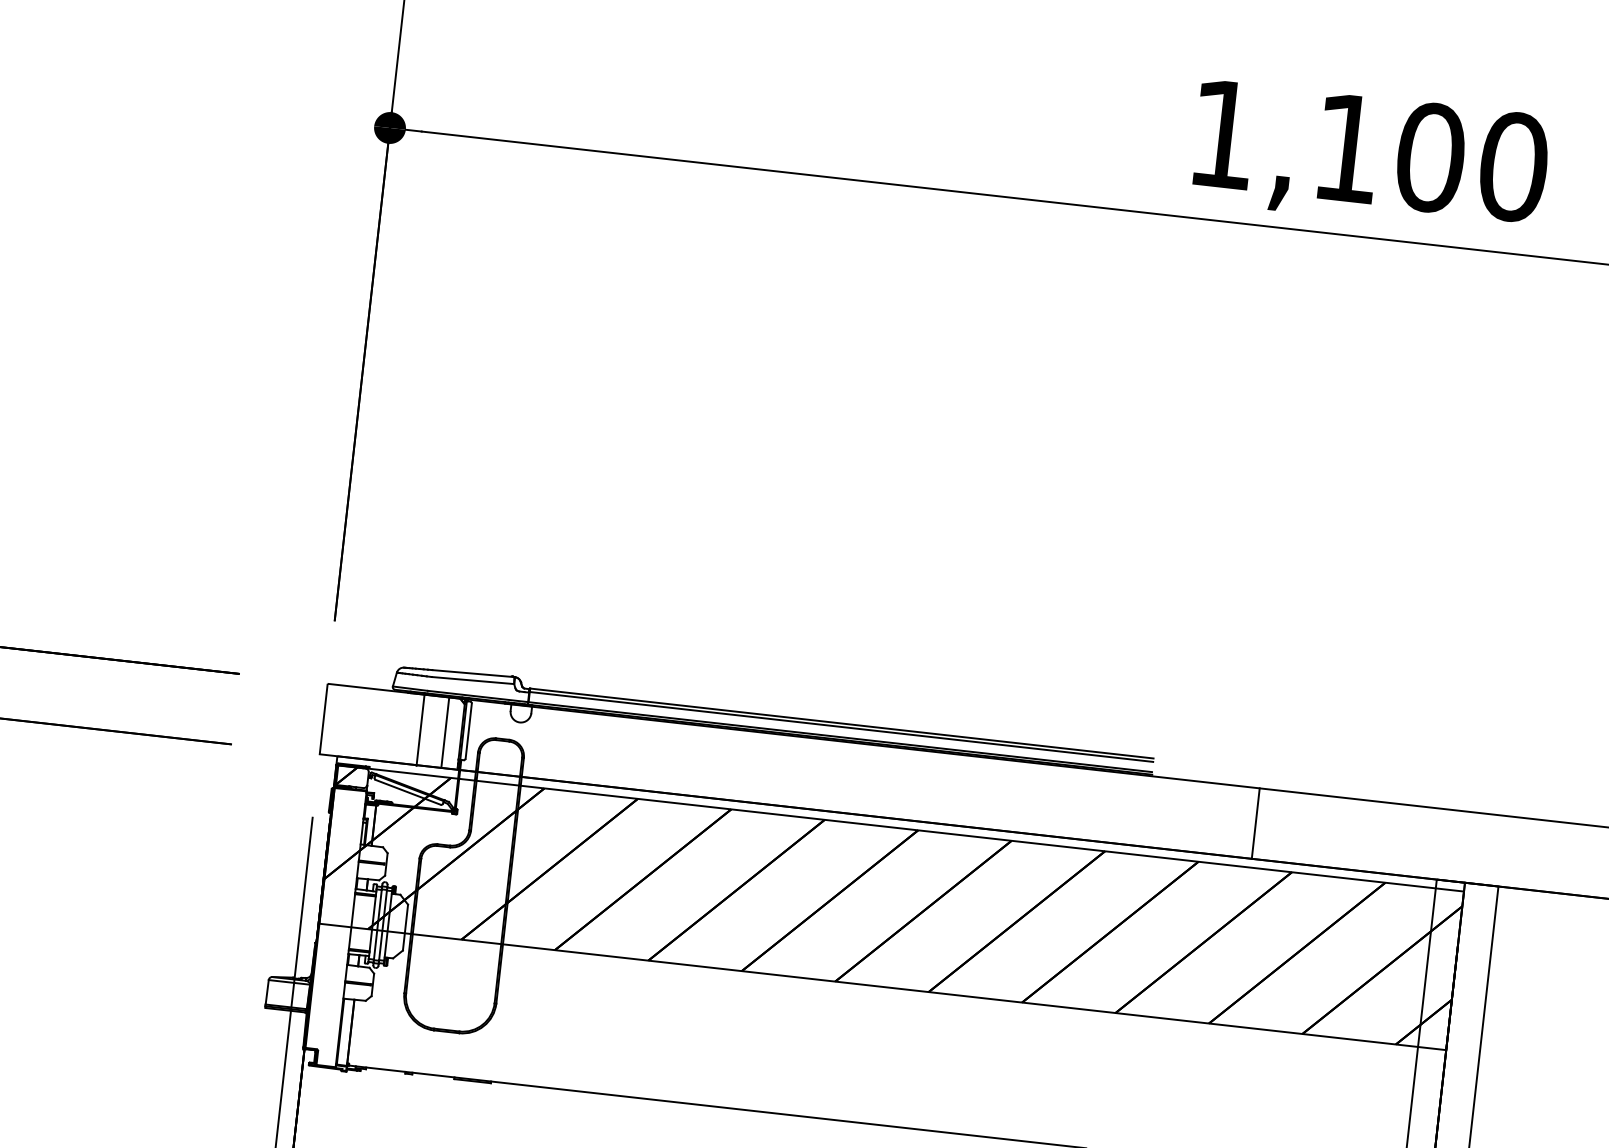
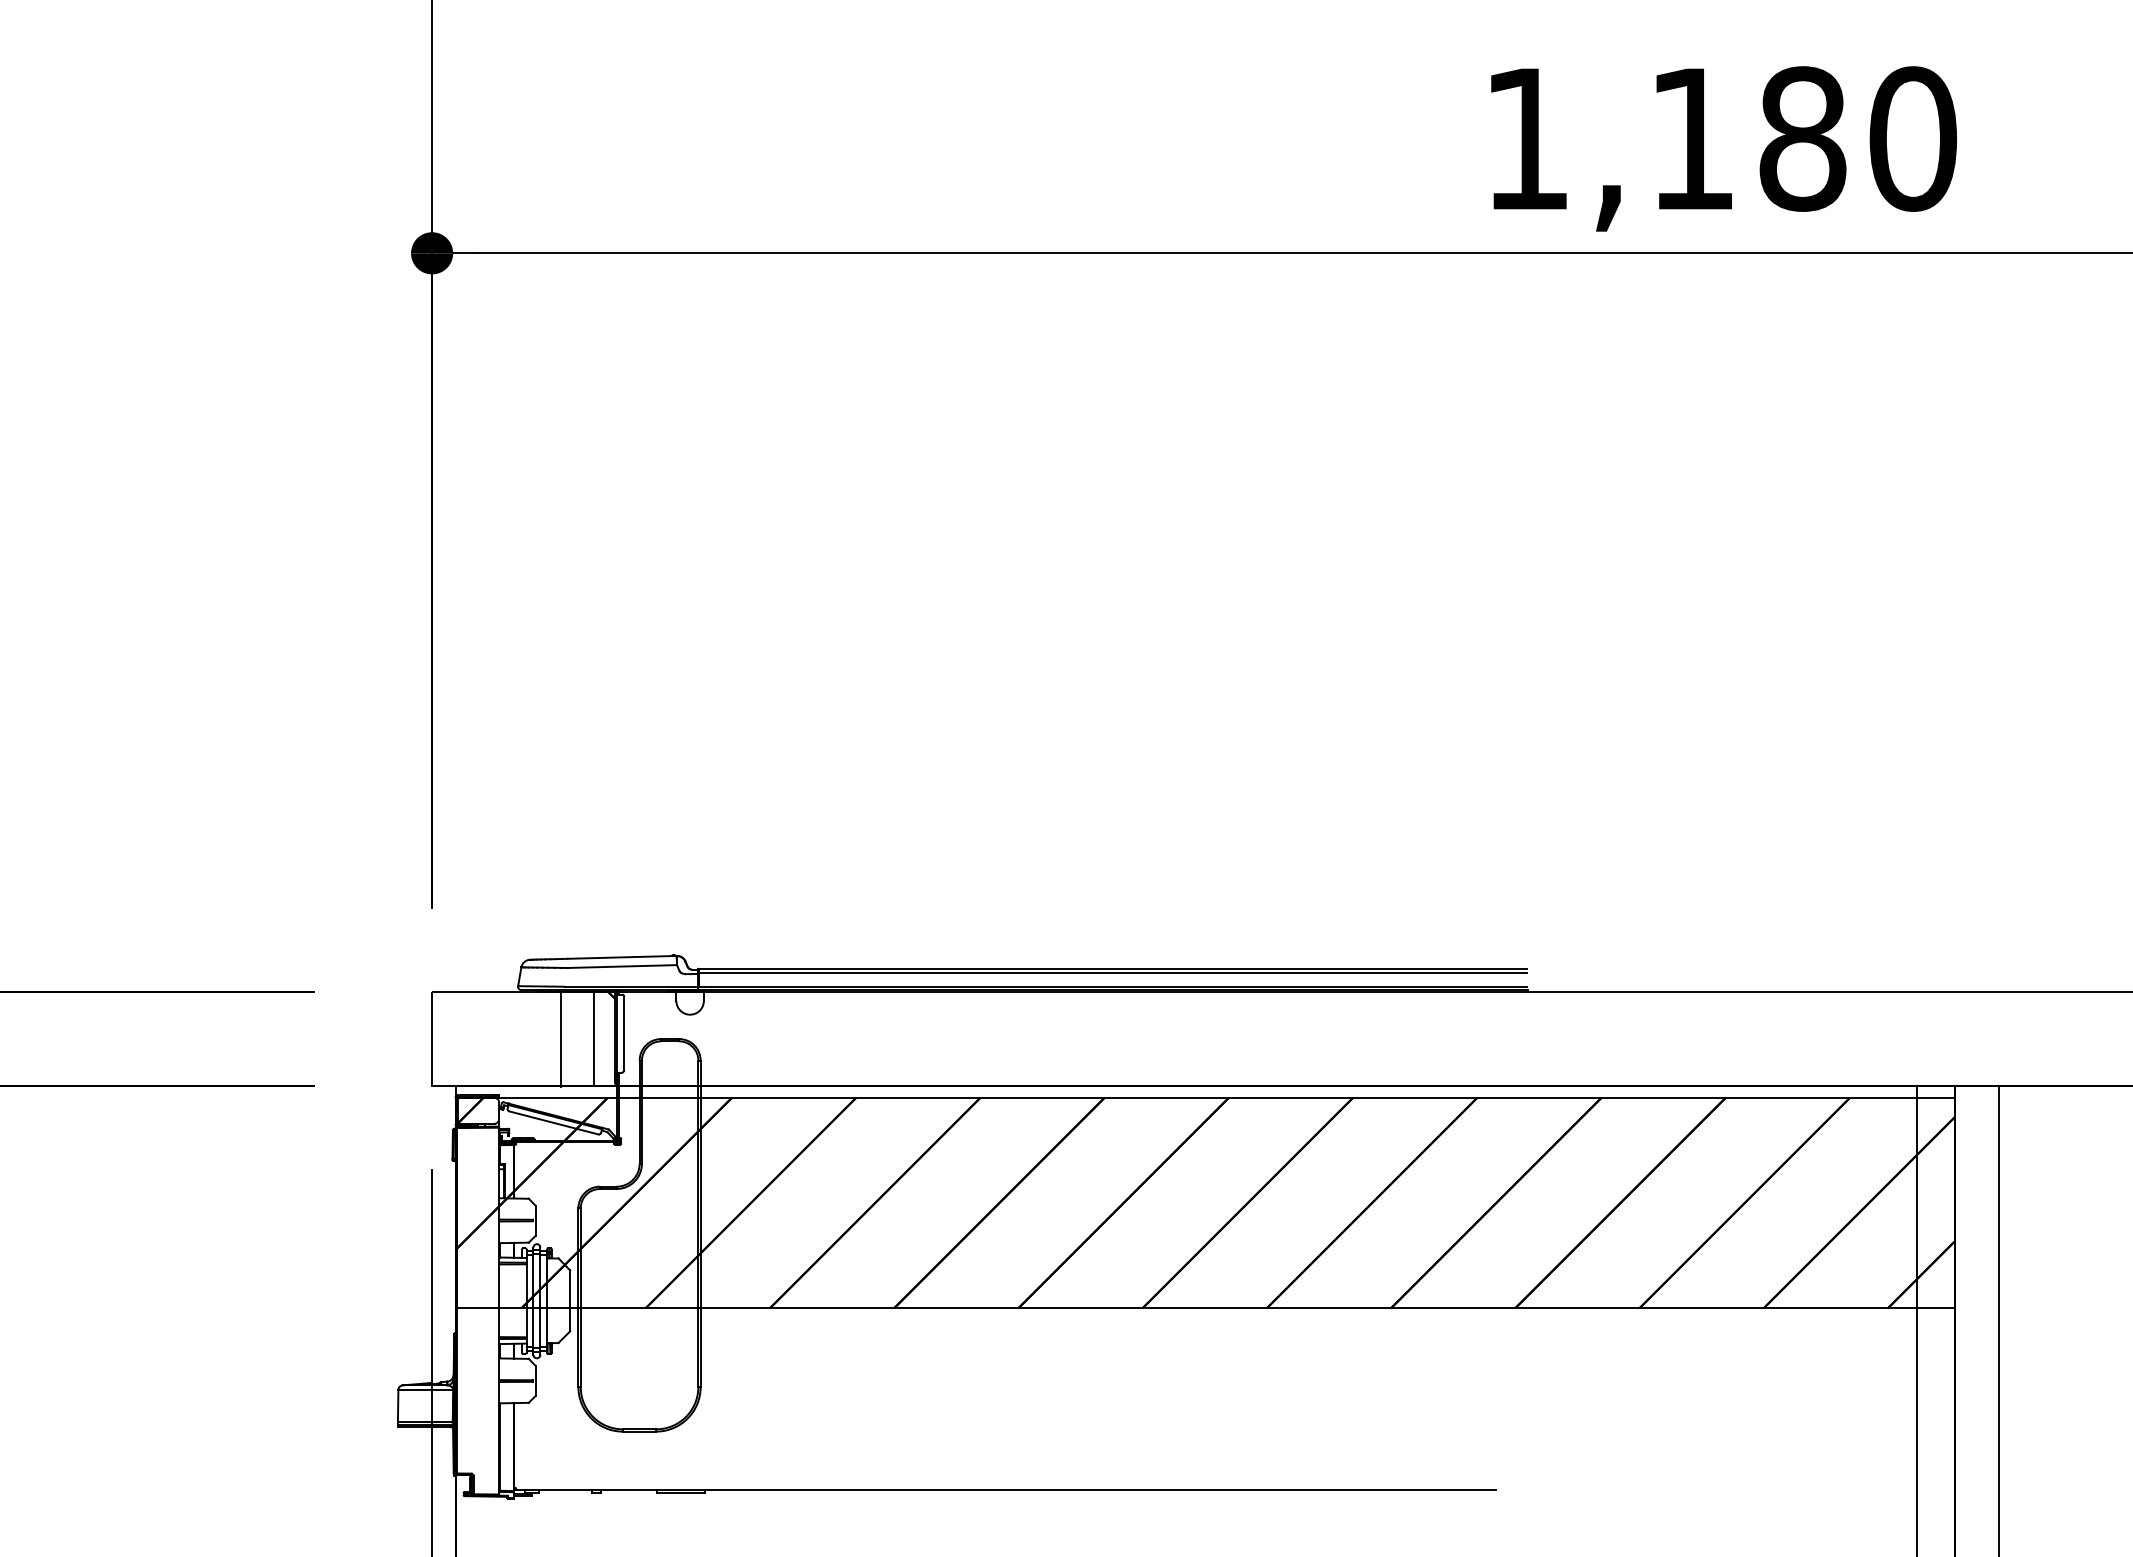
text: (1430, 157) -> (1802, 138), 1,100 -> 1,180
line: (1256, 823) -> (1671, 1038), removed

